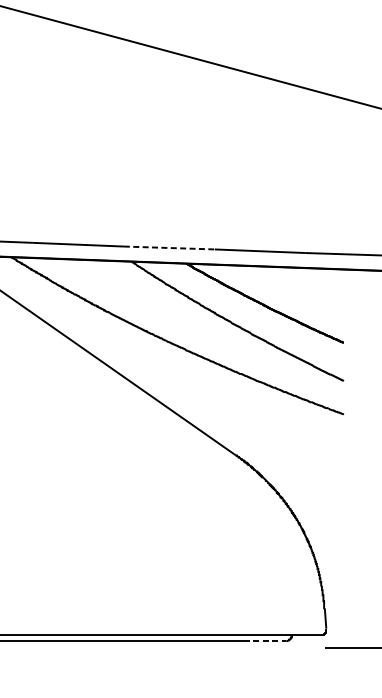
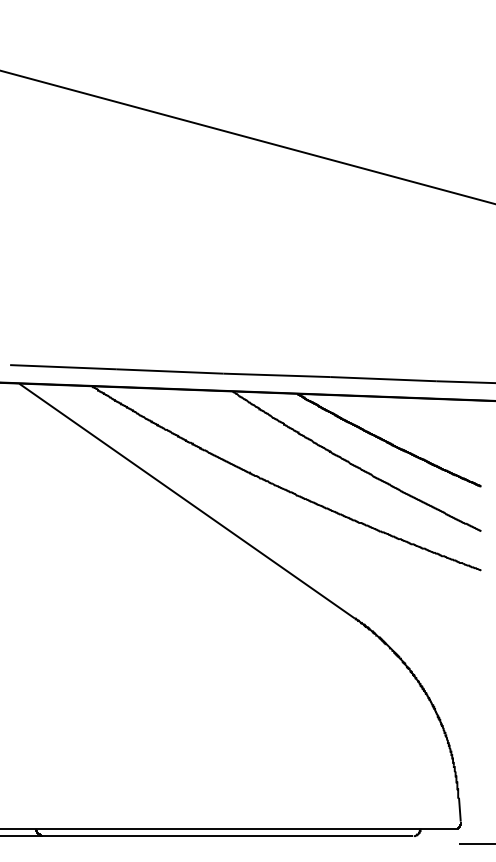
line: (169, 248) -> (277, 375), dashed -> solid
line: (265, 641) -> (389, 836), dashed -> solid

